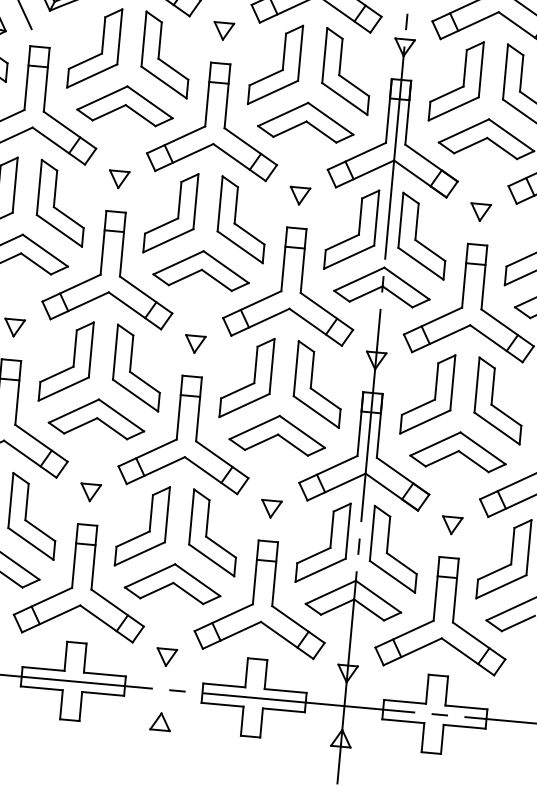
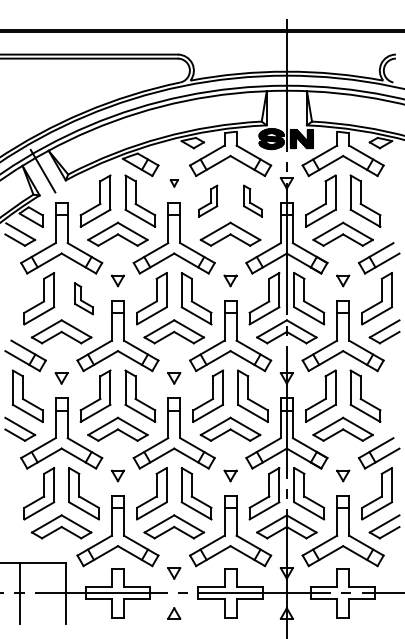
part: (223, 31) -> (174, 183), size x0.6
part: (276, 63) -> (208, 200), size x0.6
part: (346, 70) -> (252, 200), size x0.6
part: (61, 202) -> (83, 298), size x0.6

